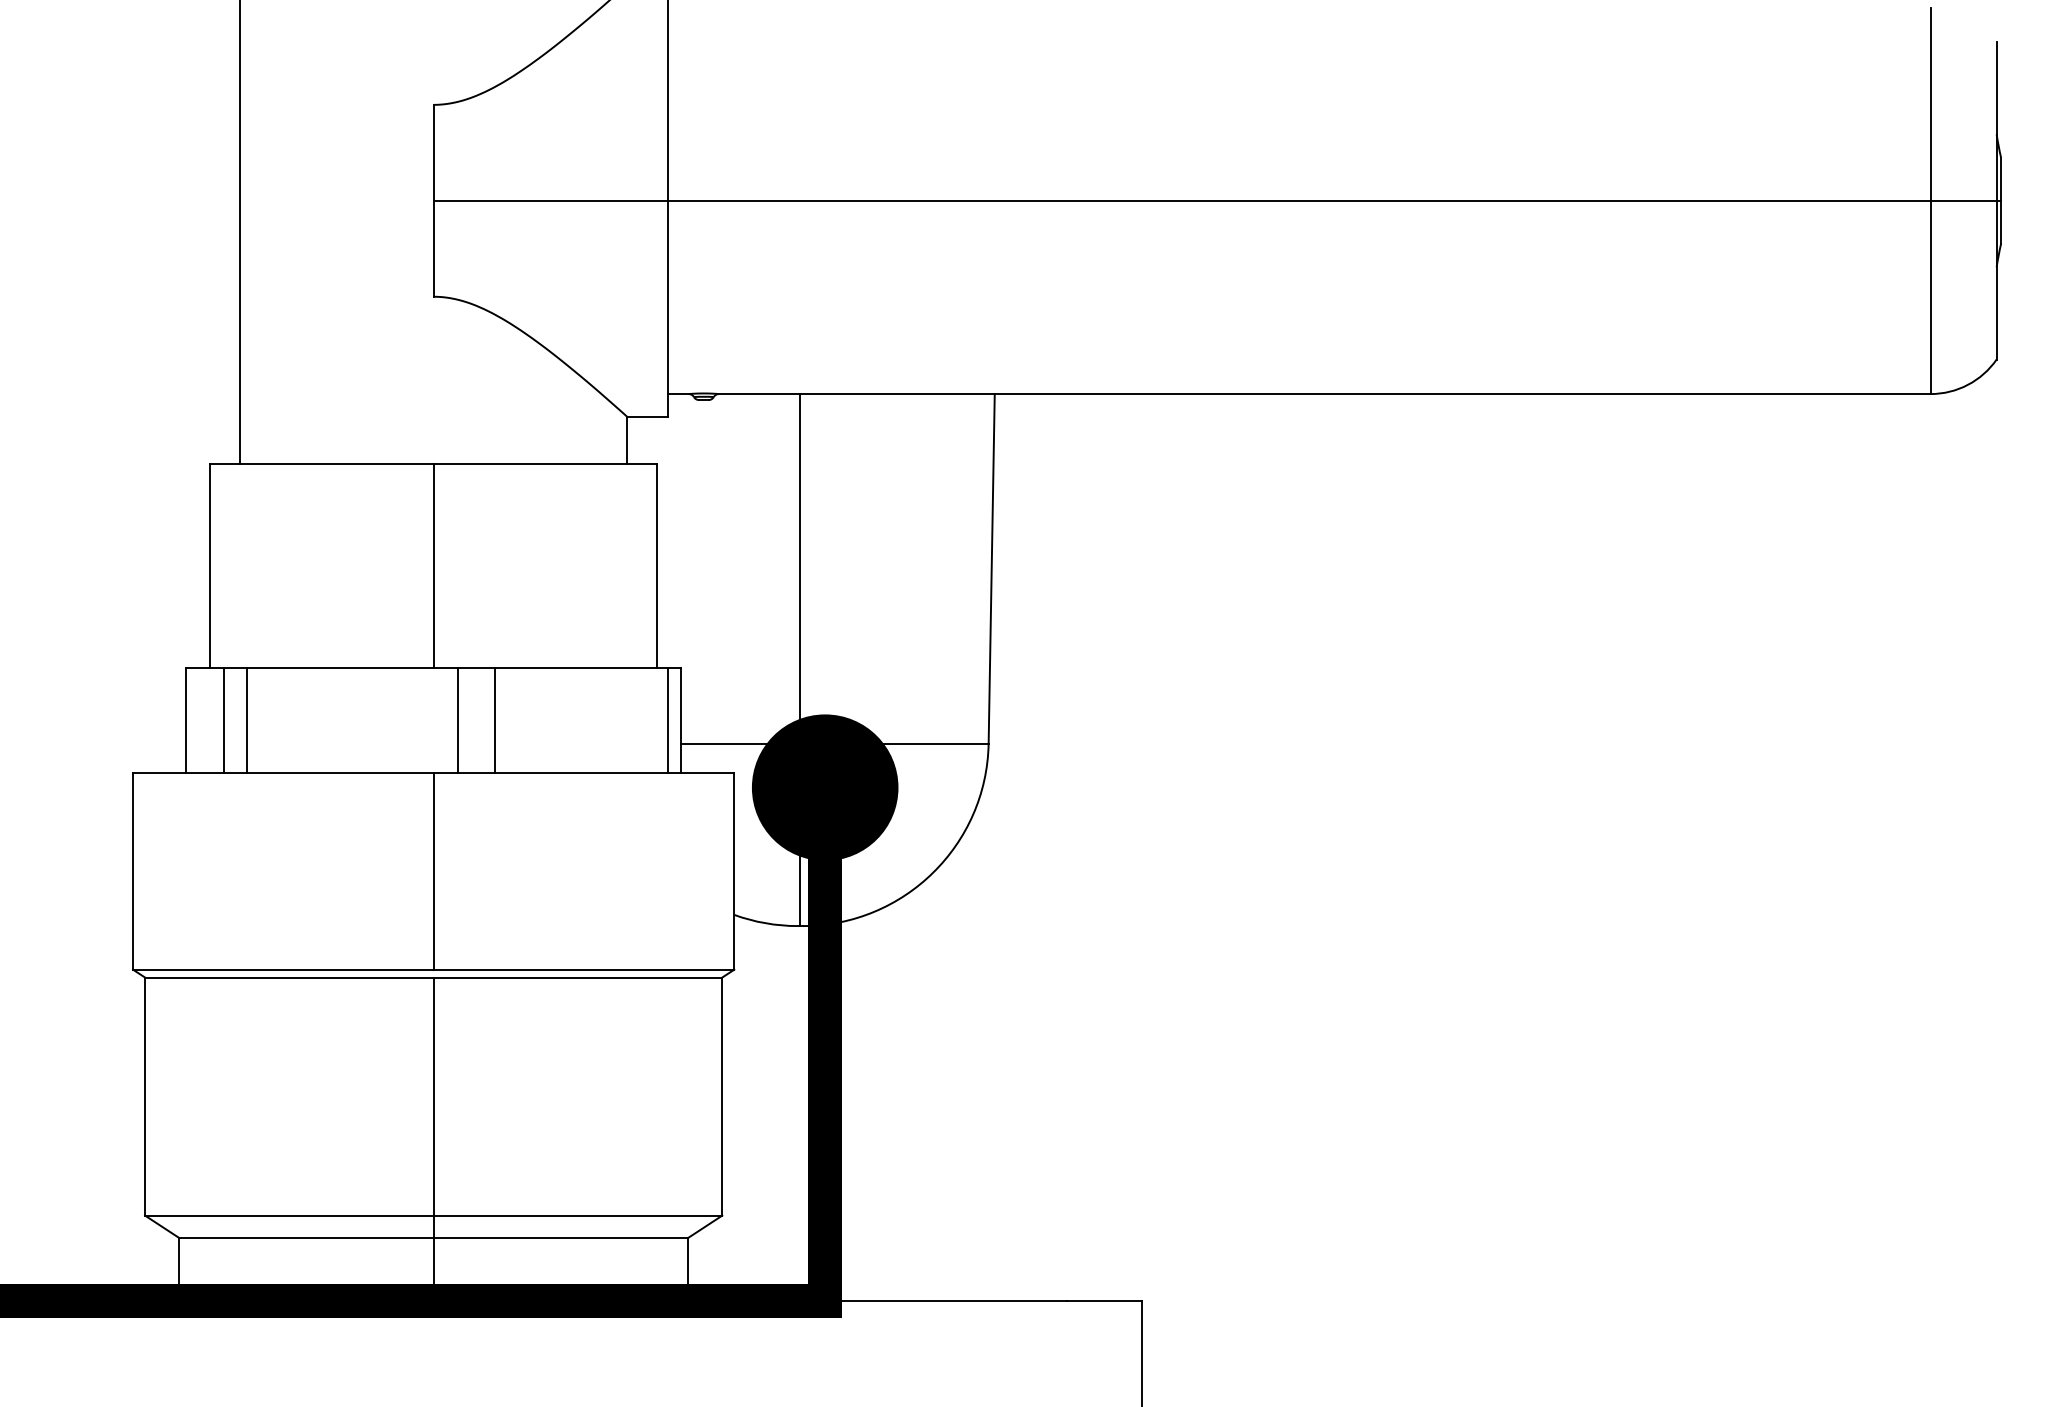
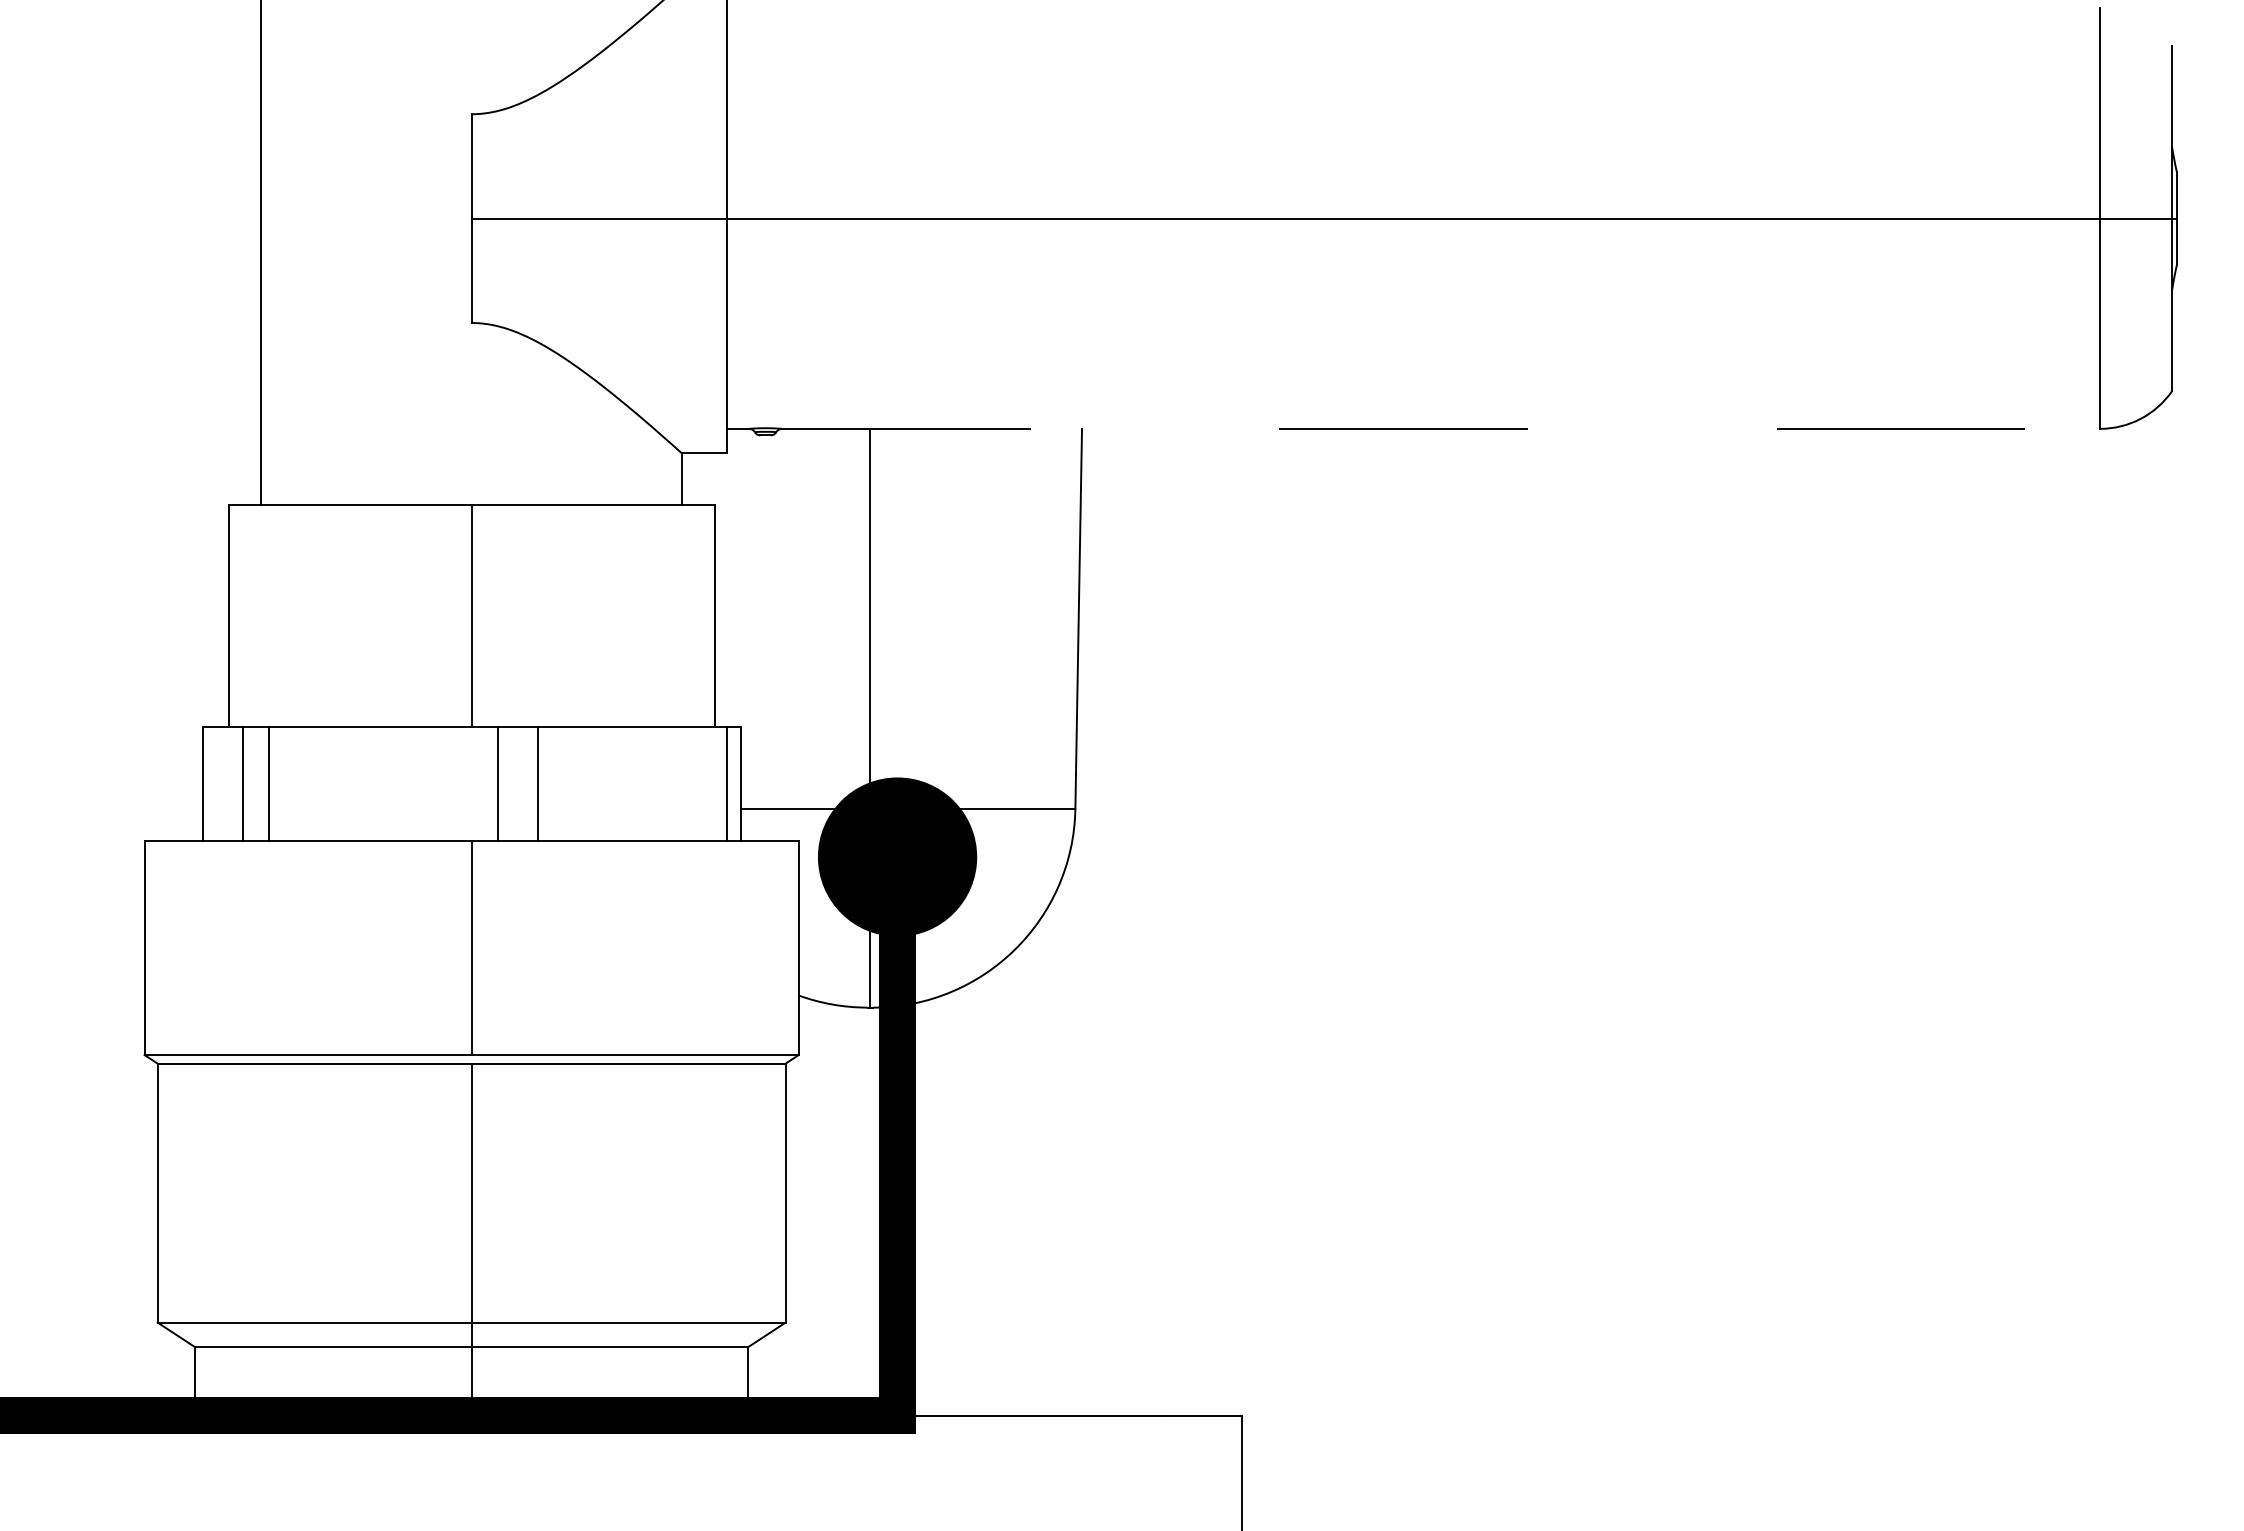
line: (1324, 394) -> (1440, 429), solid -> dashed

